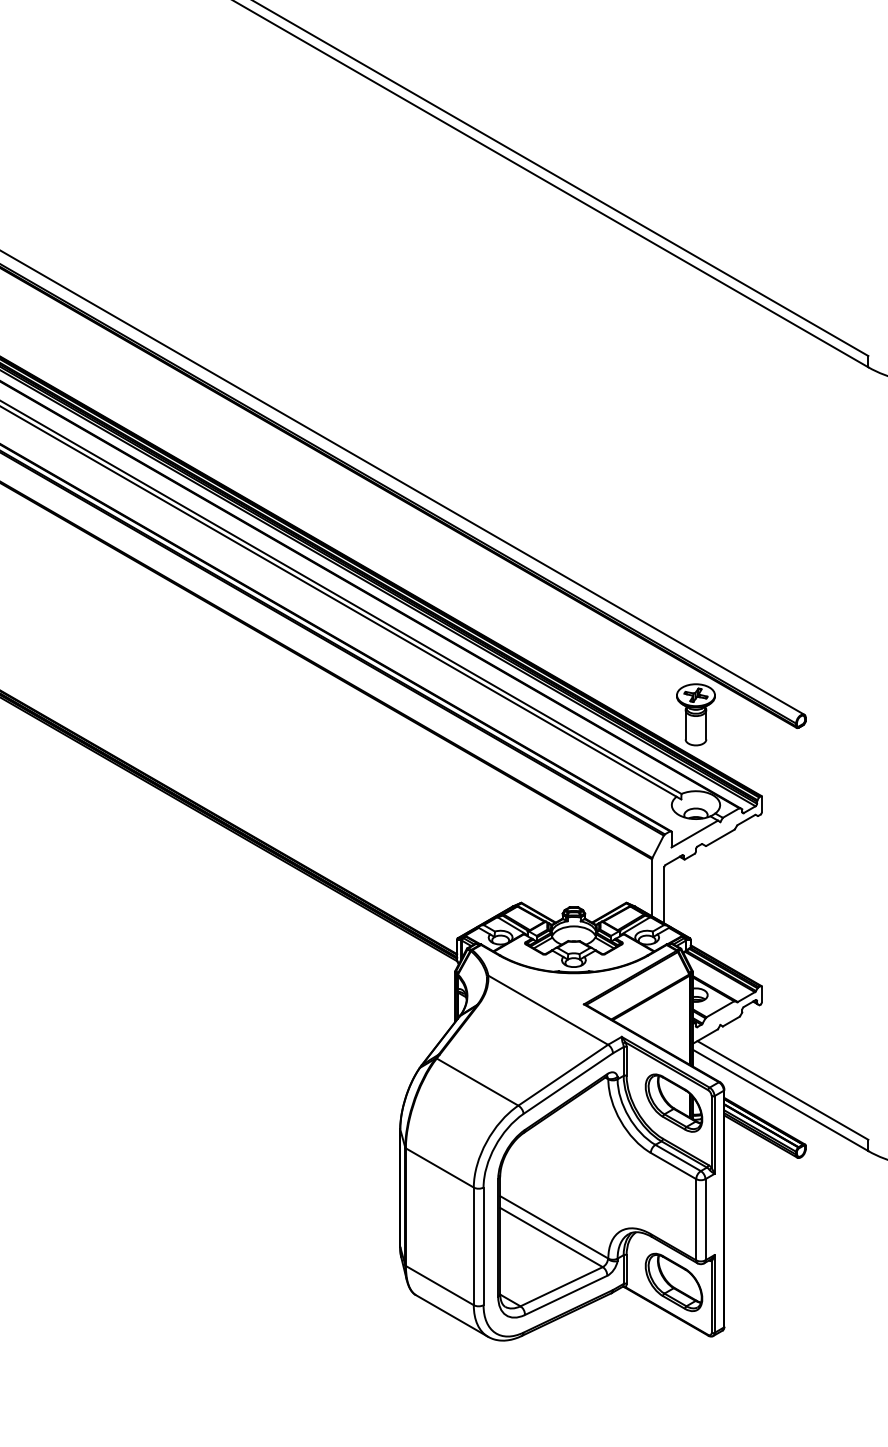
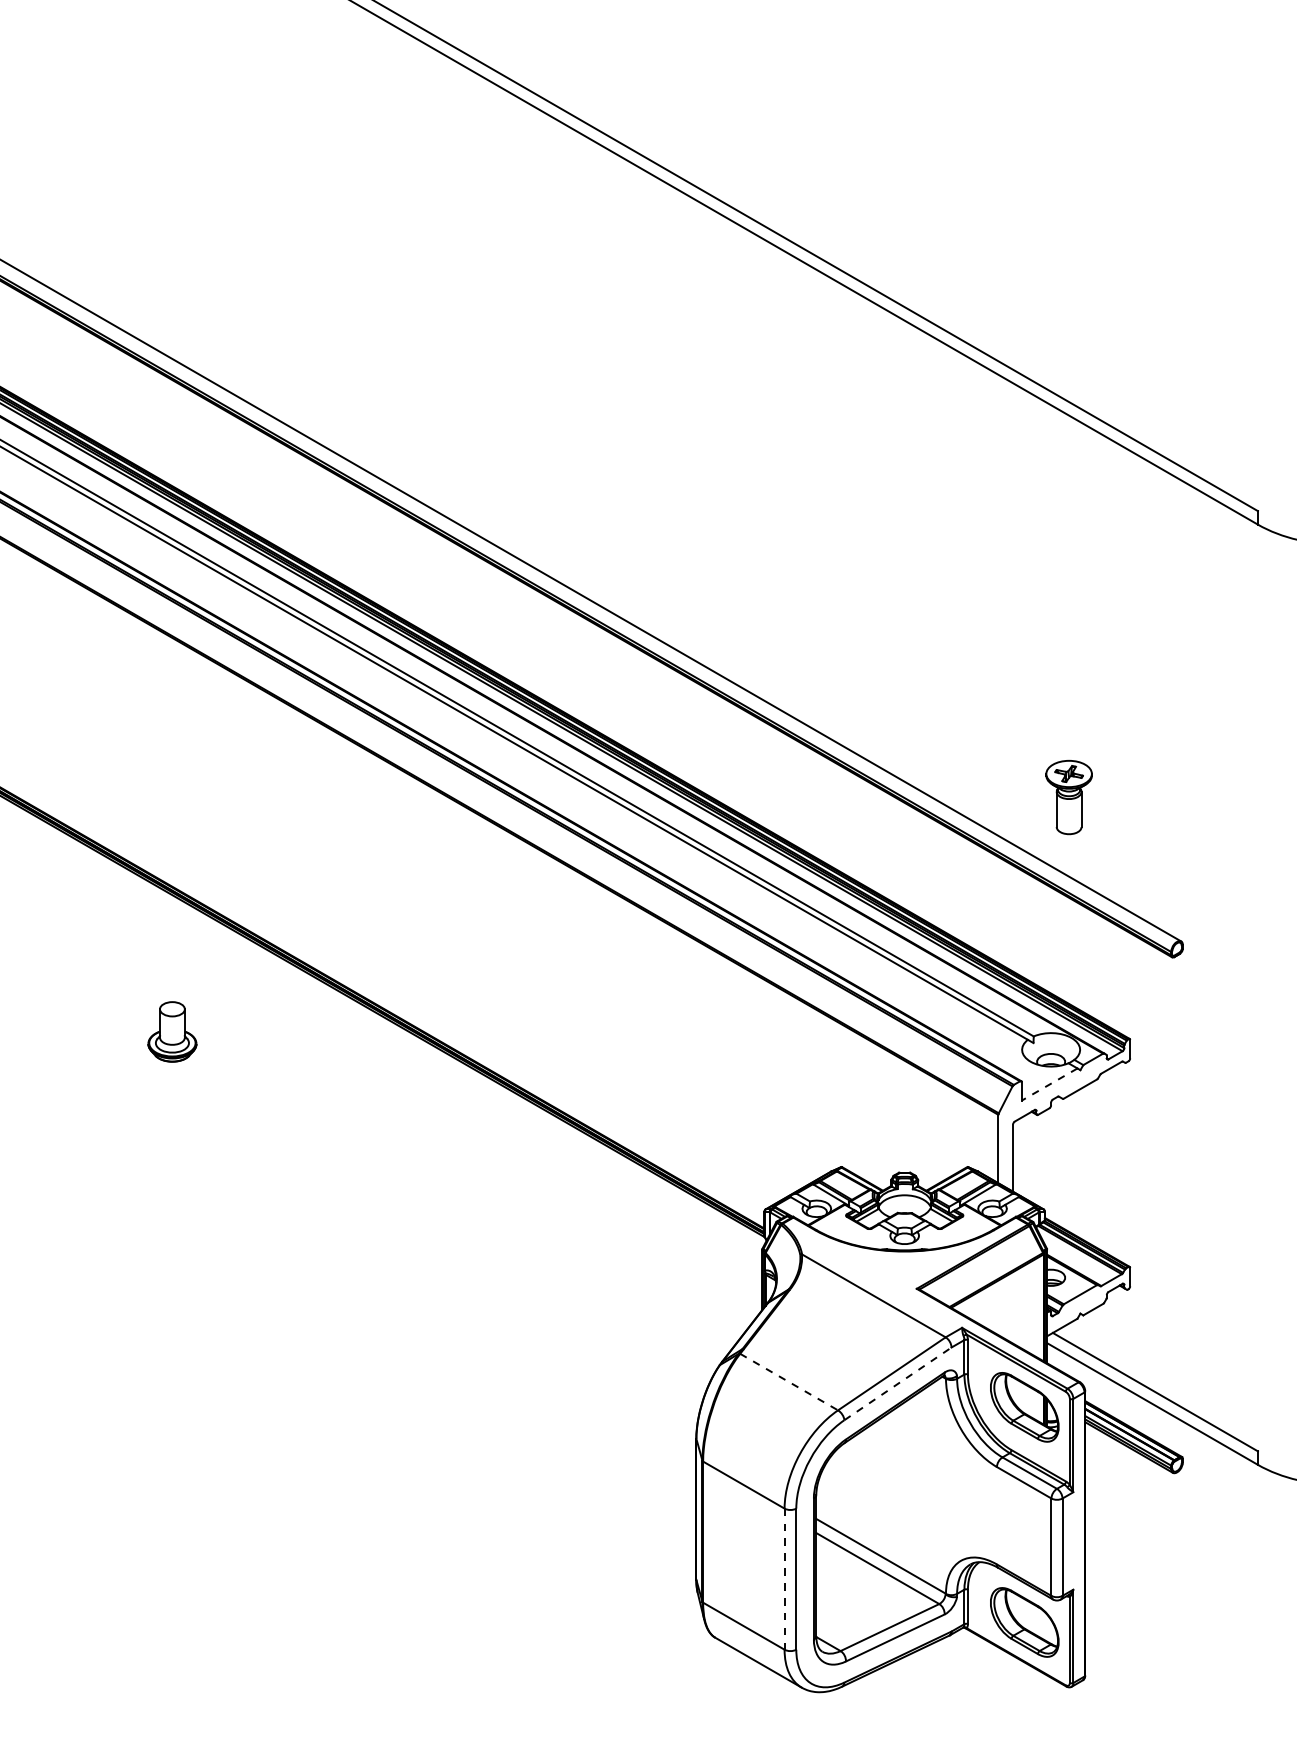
part: (695, 714) -> (1068, 797), moved
line: (694, 834) -> (1049, 1084), solid -> dashed
line: (477, 1082) -> (789, 1382), solid -> dashed
line: (567, 1083) -> (897, 1383), solid -> dashed
line: (473, 1246) -> (784, 1579), solid -> dashed

